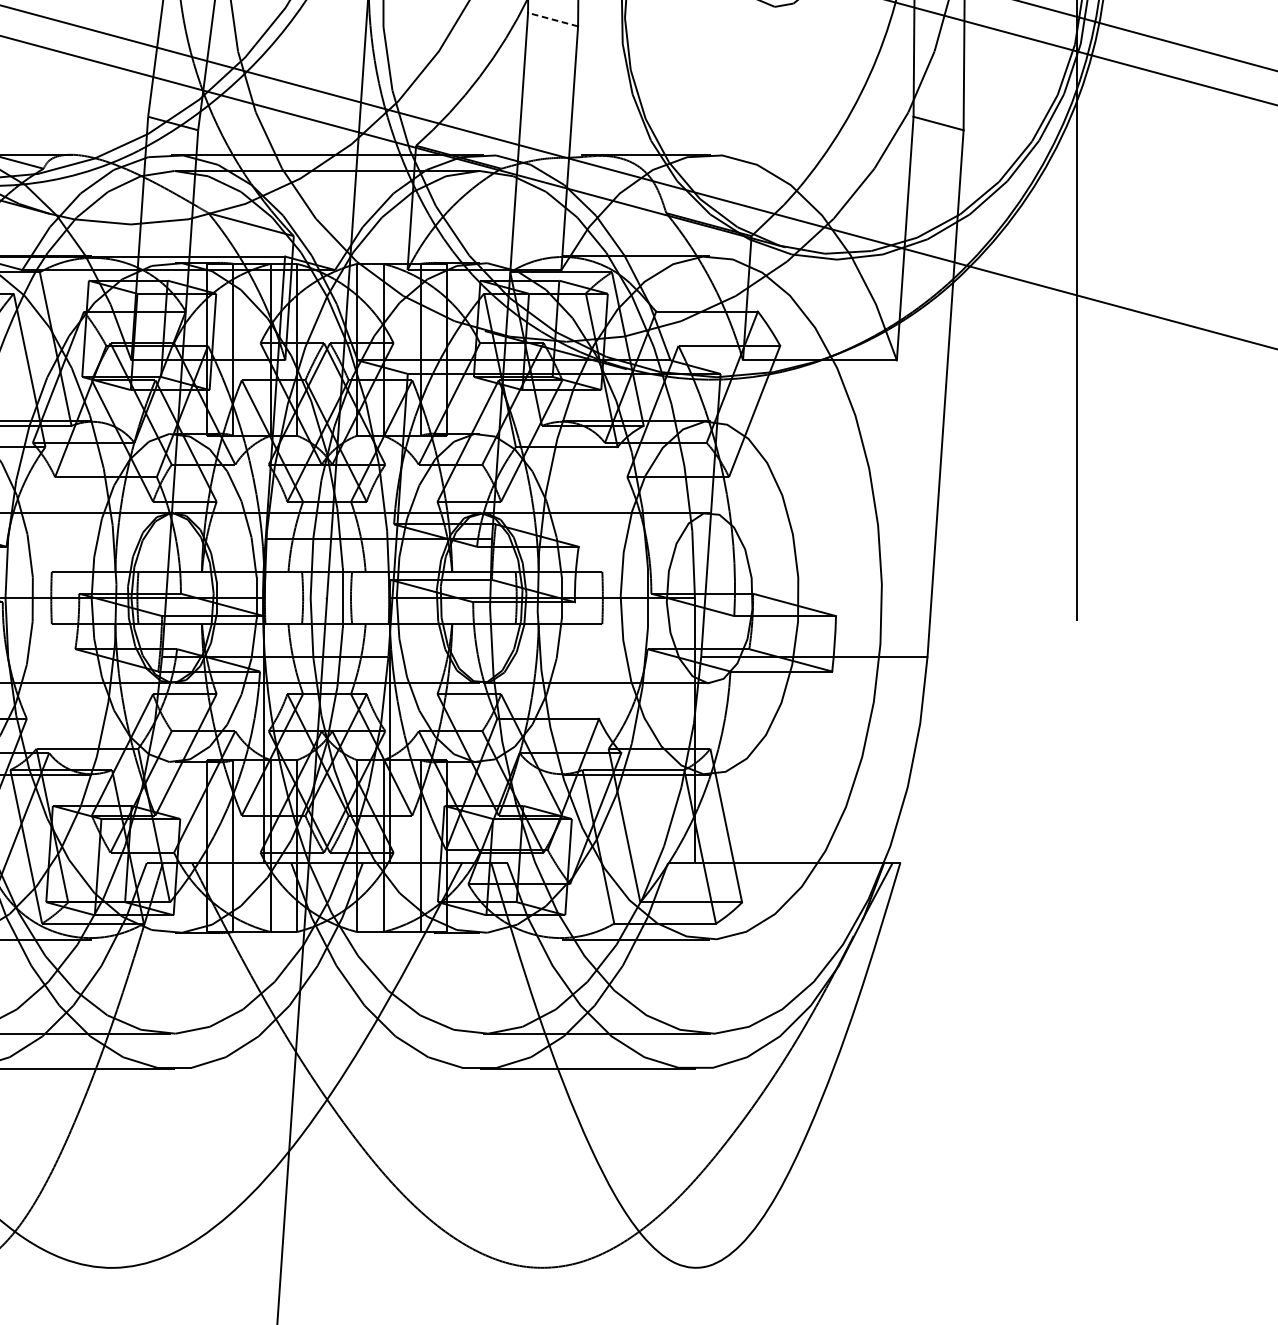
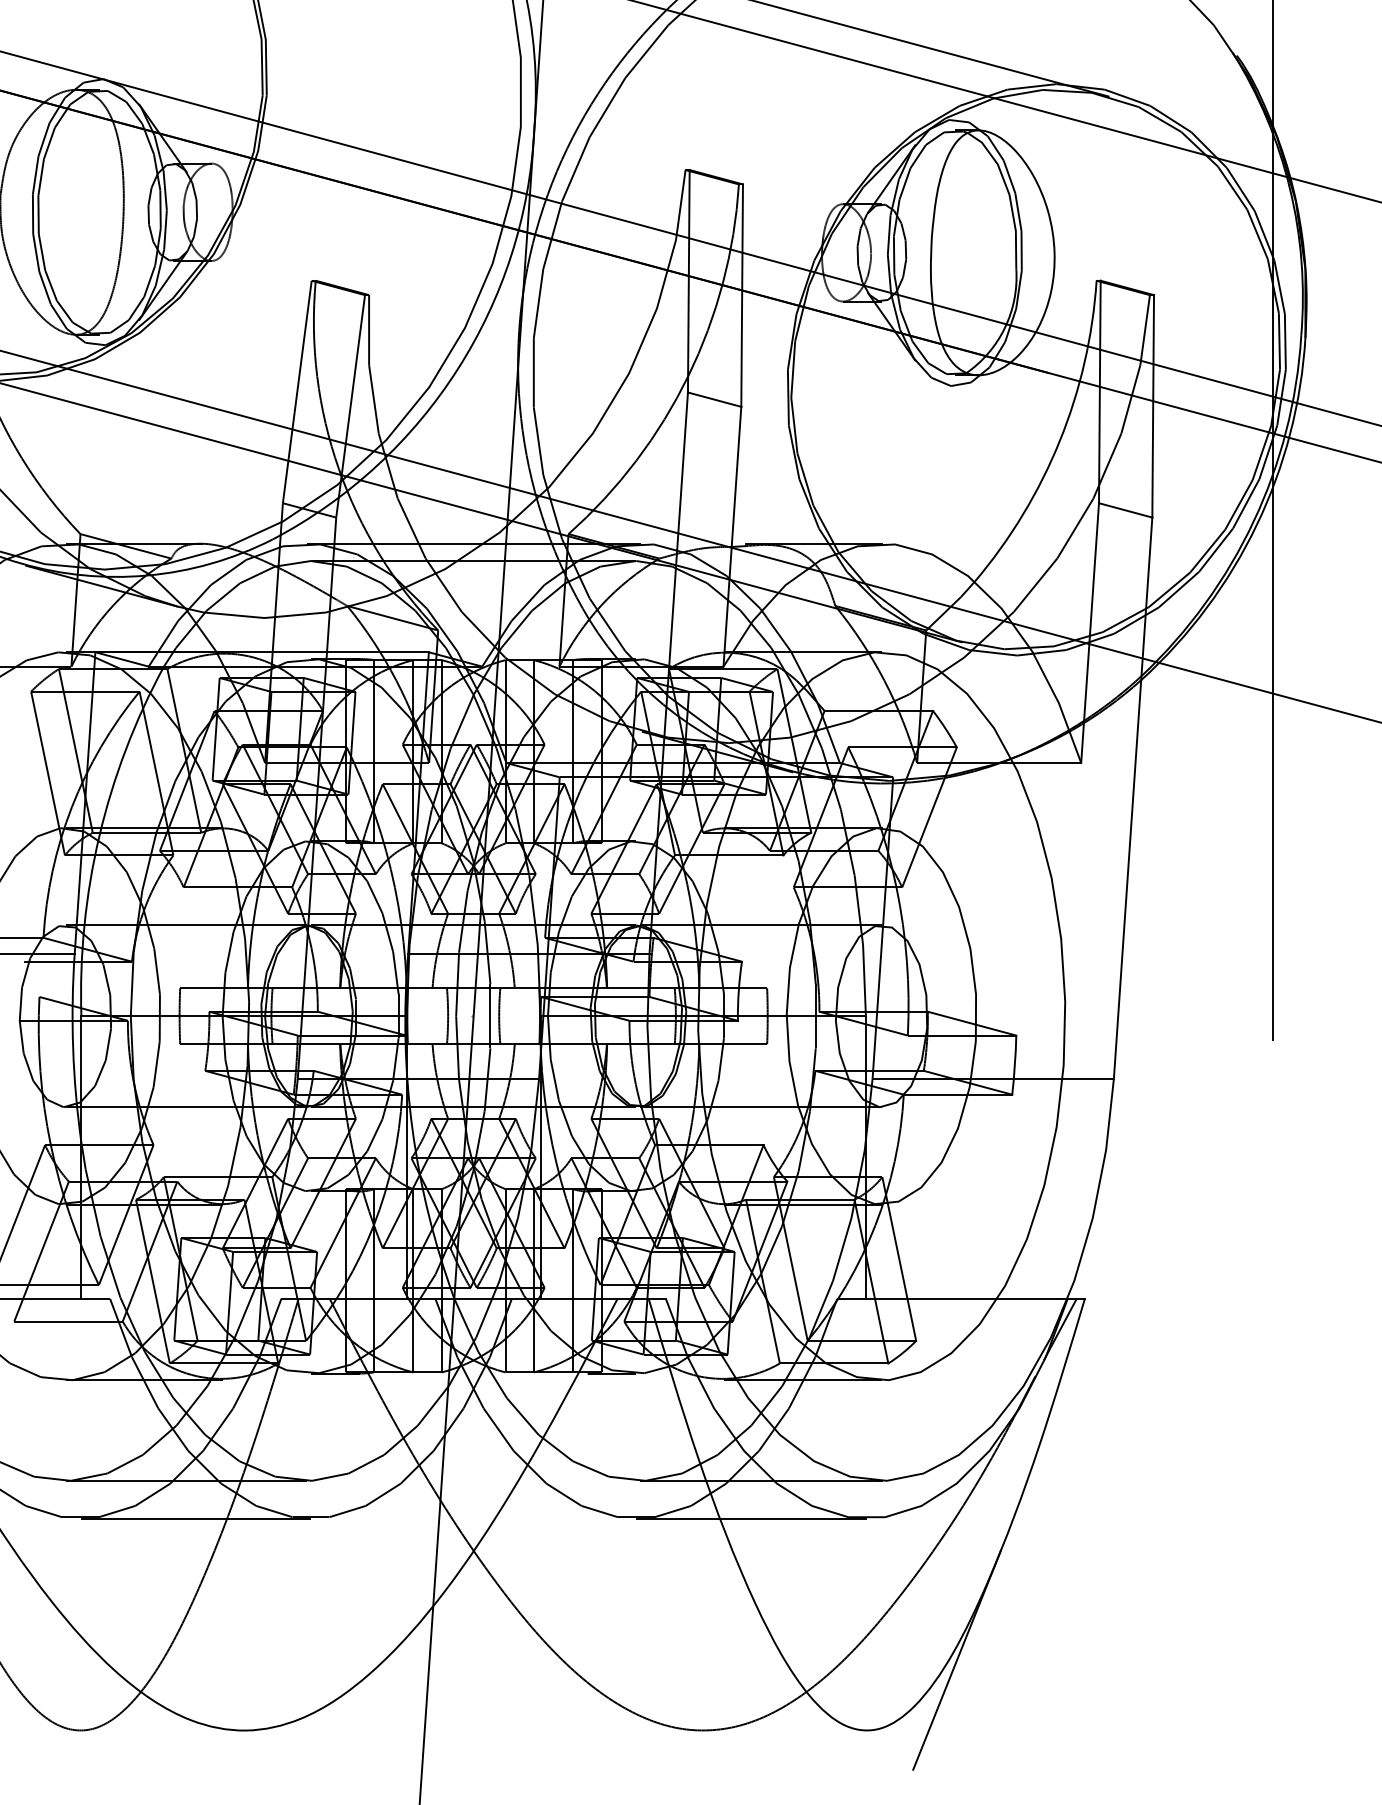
line: (552, 19) -> (714, 399), dashed -> solid
line: (779, 1201) -> (956, 1659), added

